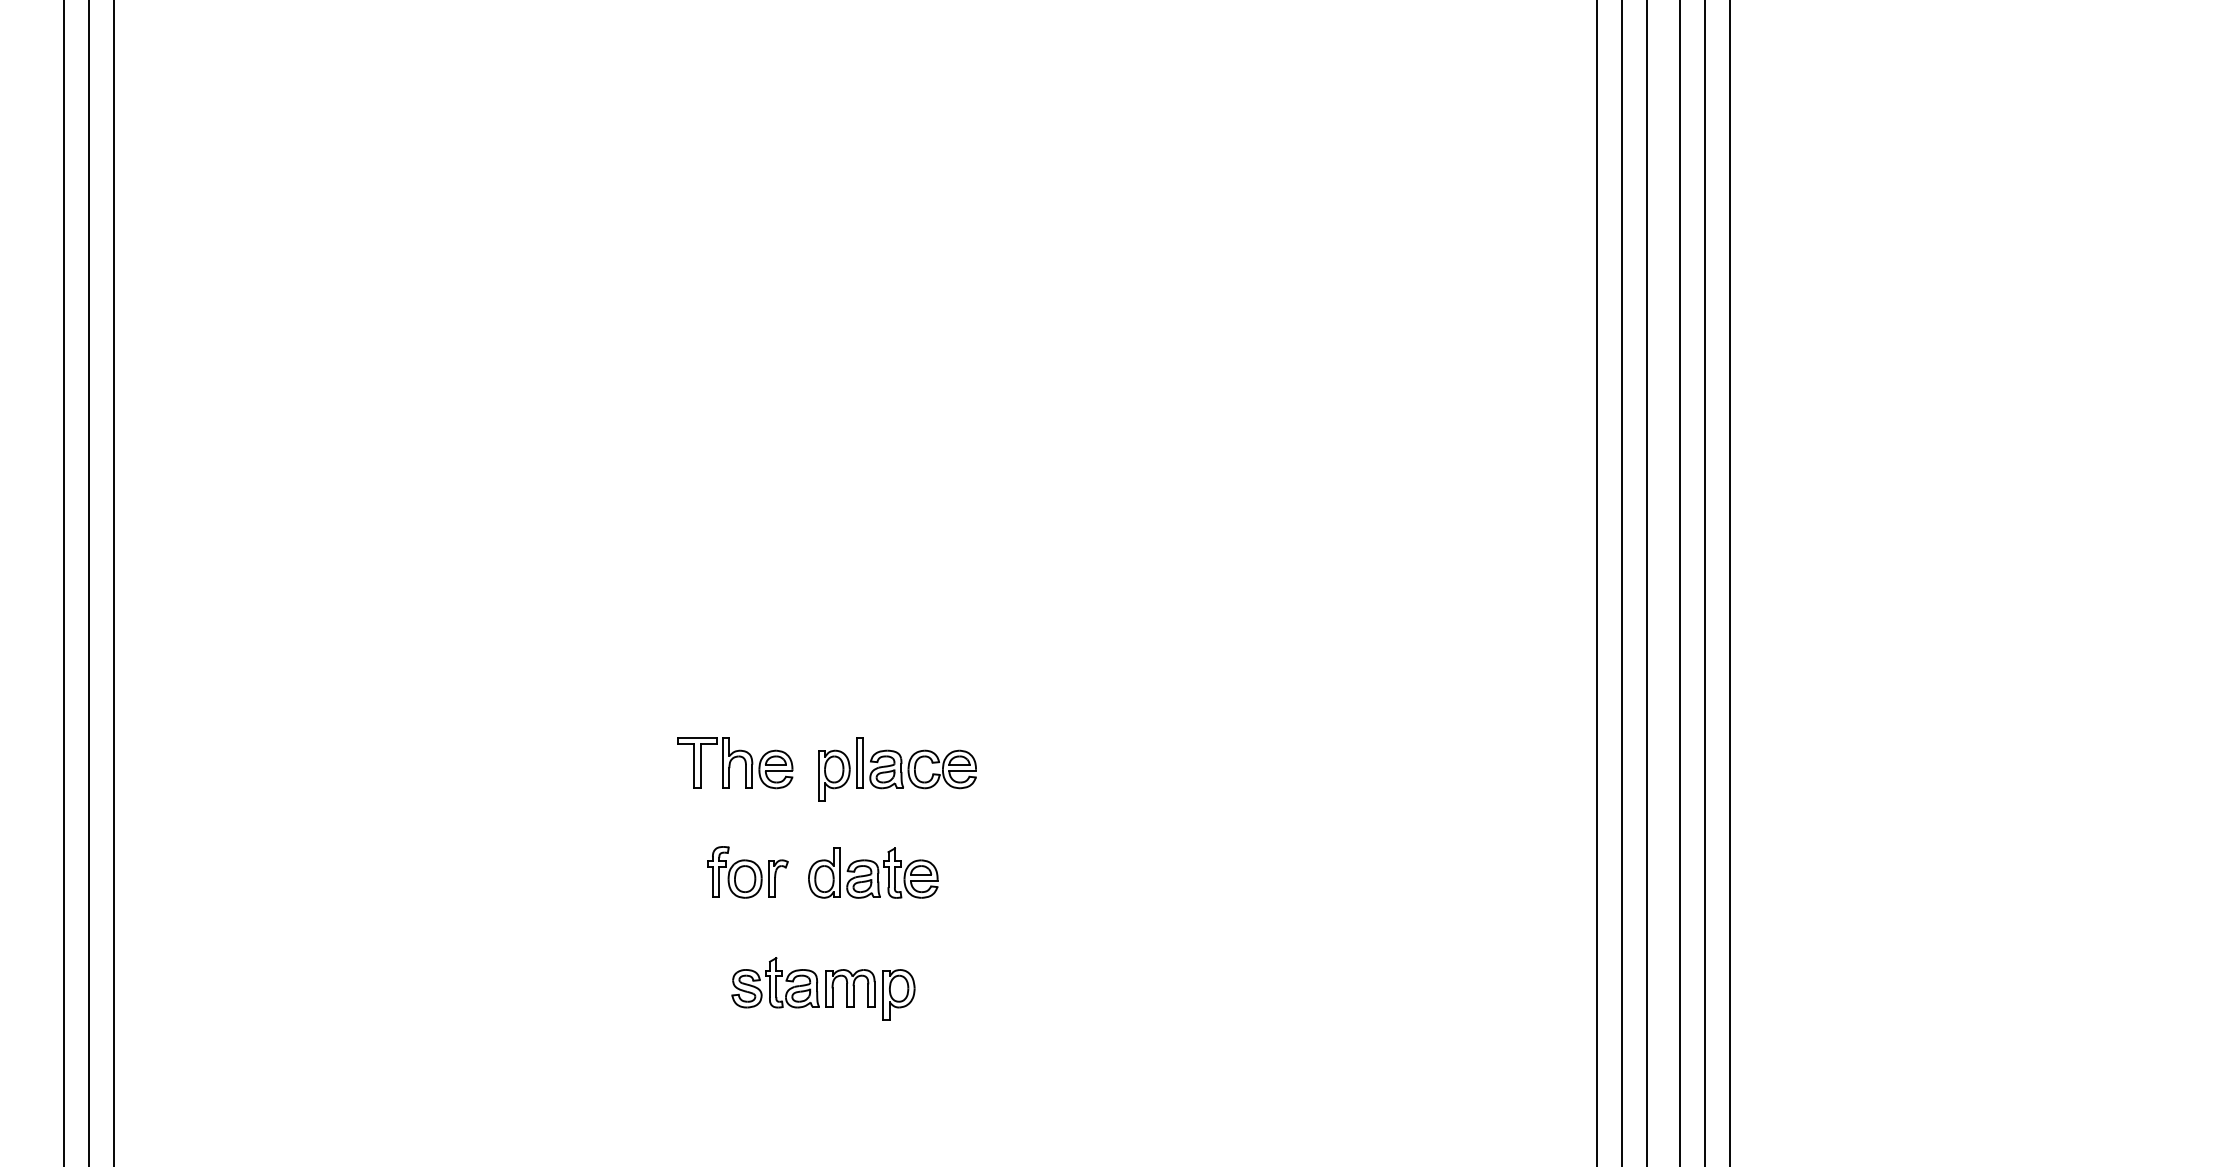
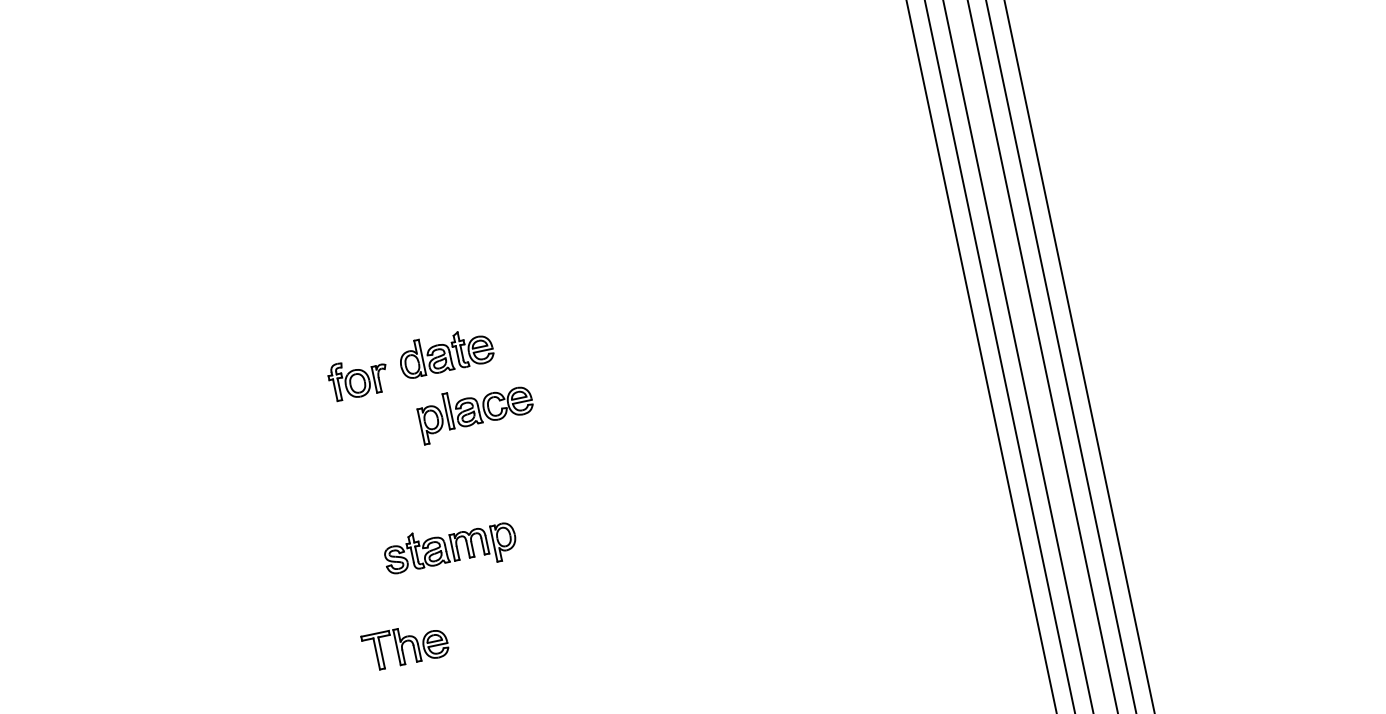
part: (735, 763) -> (405, 646), moved
part: (747, 872) -> (358, 378), moved
part: (873, 872) -> (446, 352), moved
part: (823, 988) -> (450, 548), moved

